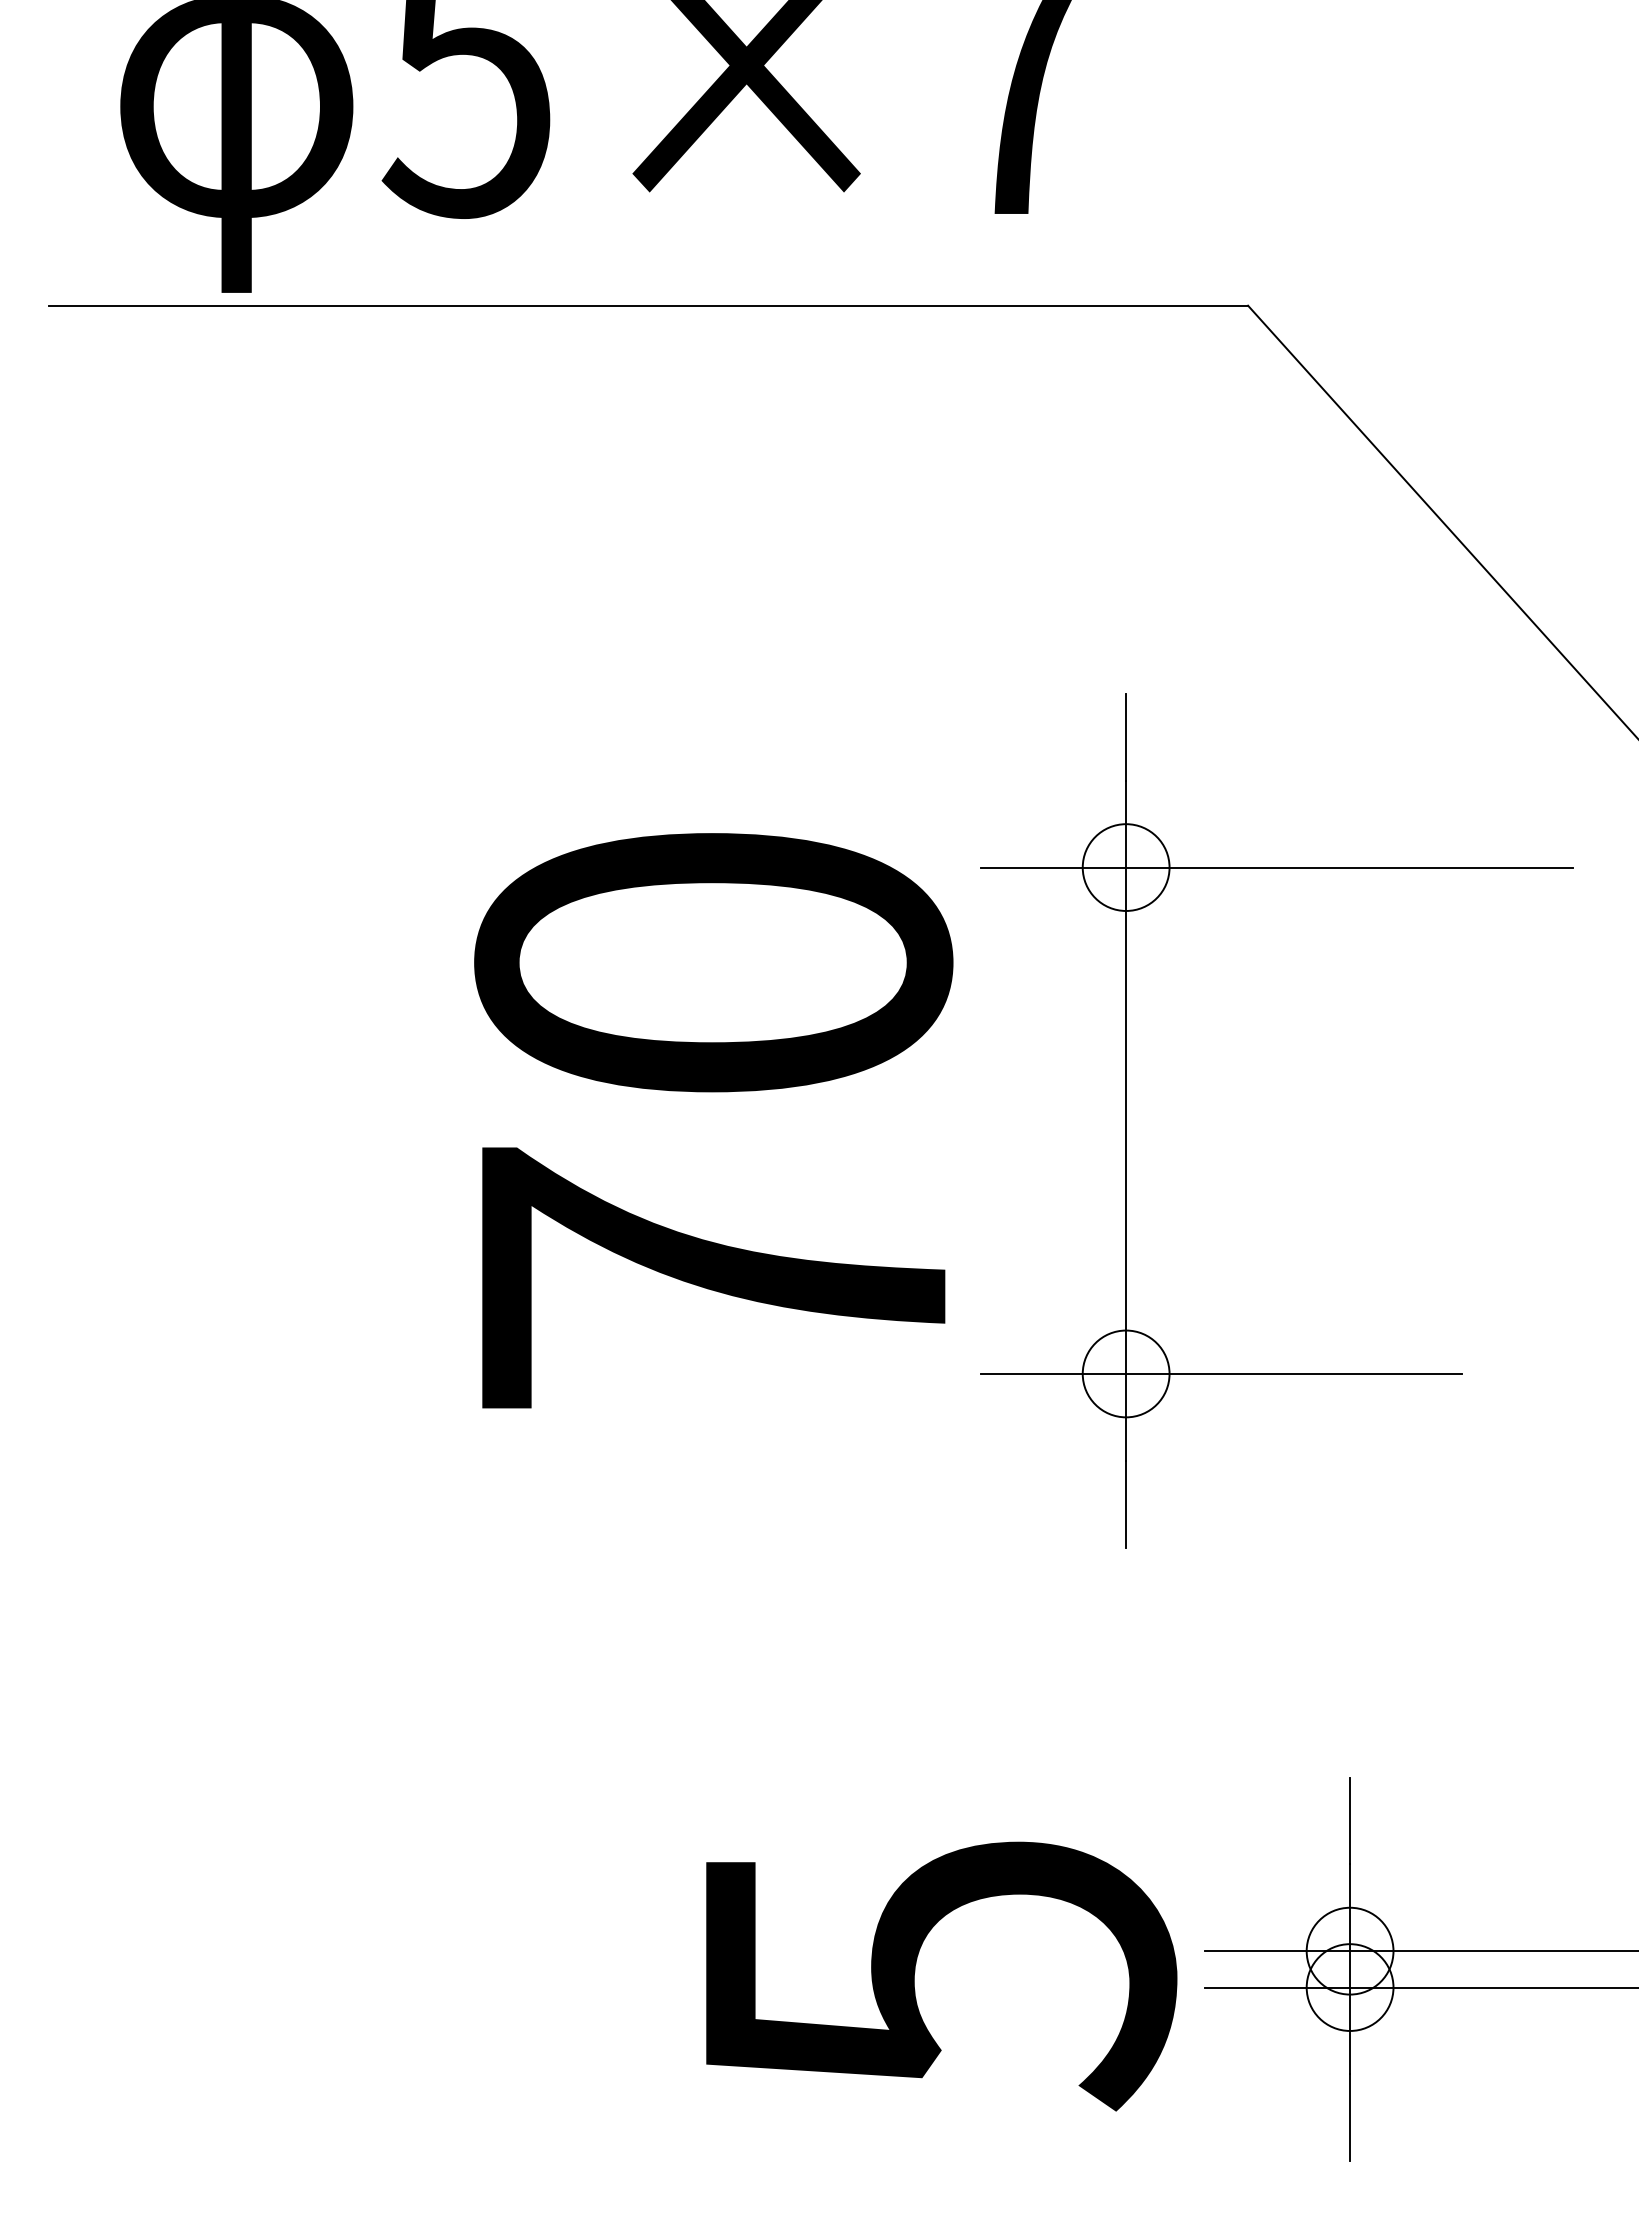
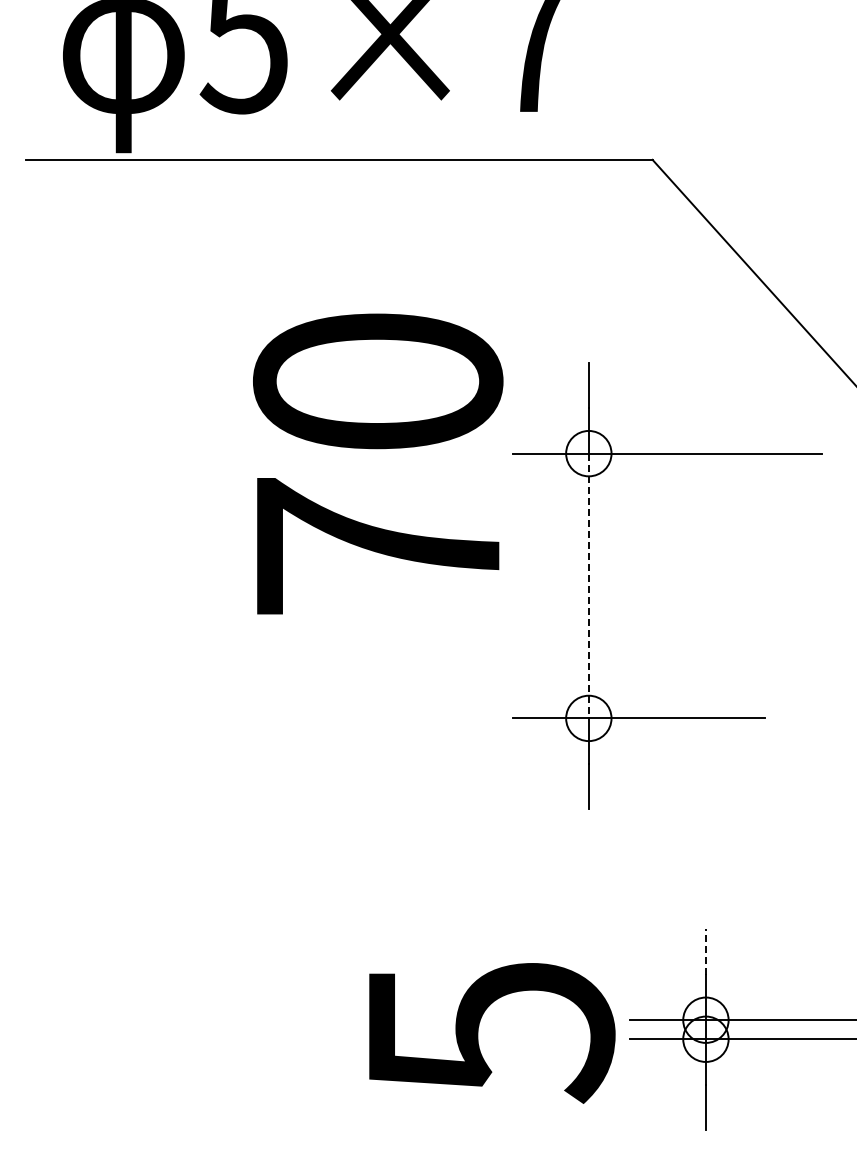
text: (714, 1119) -> (378, 463), moved
line: (1125, 1121) -> (588, 586), solid -> dashed
line: (1349, 1821) -> (705, 952), solid -> dashed

